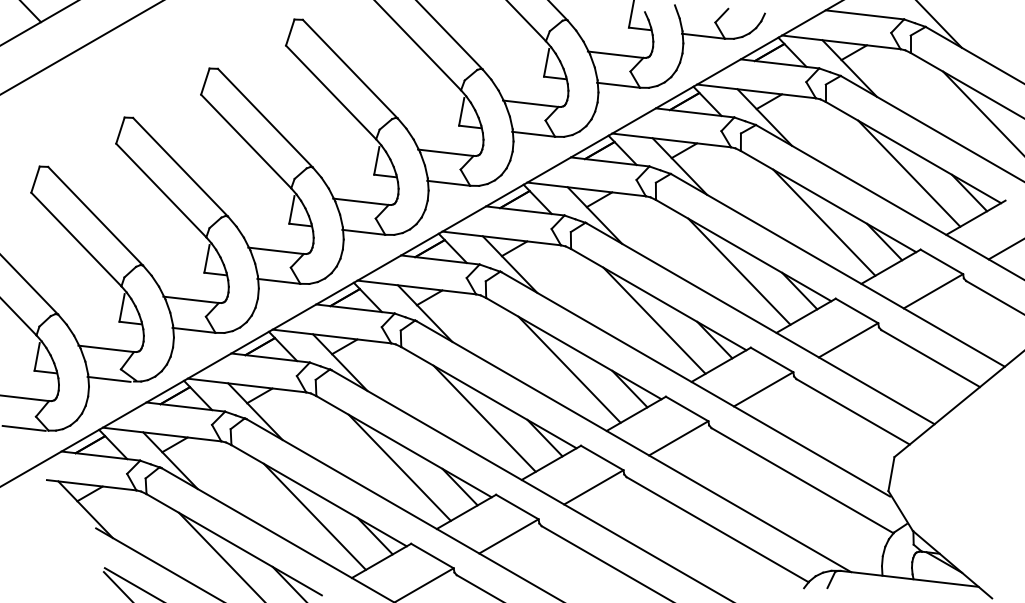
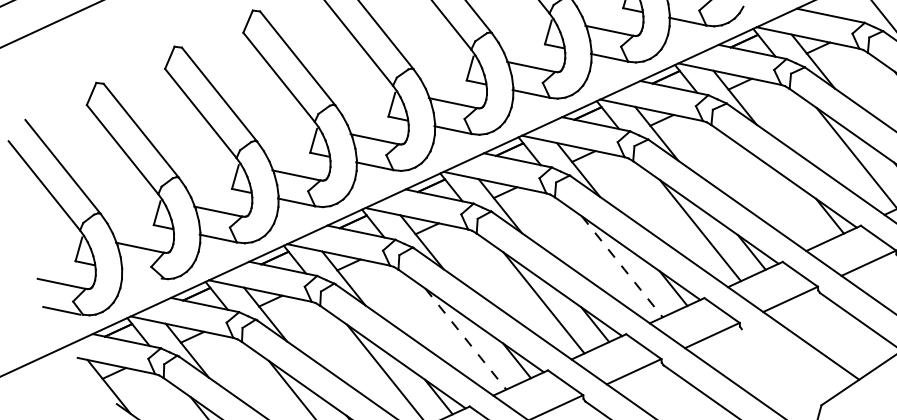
line: (824, 222) -> (778, 194), removed
line: (654, 320) -> (622, 266), solid -> dashed
line: (108, 378) -> (139, 273), removed
line: (852, 411) -> (788, 362), removed
line: (484, 418) -> (465, 338), solid -> dashed

